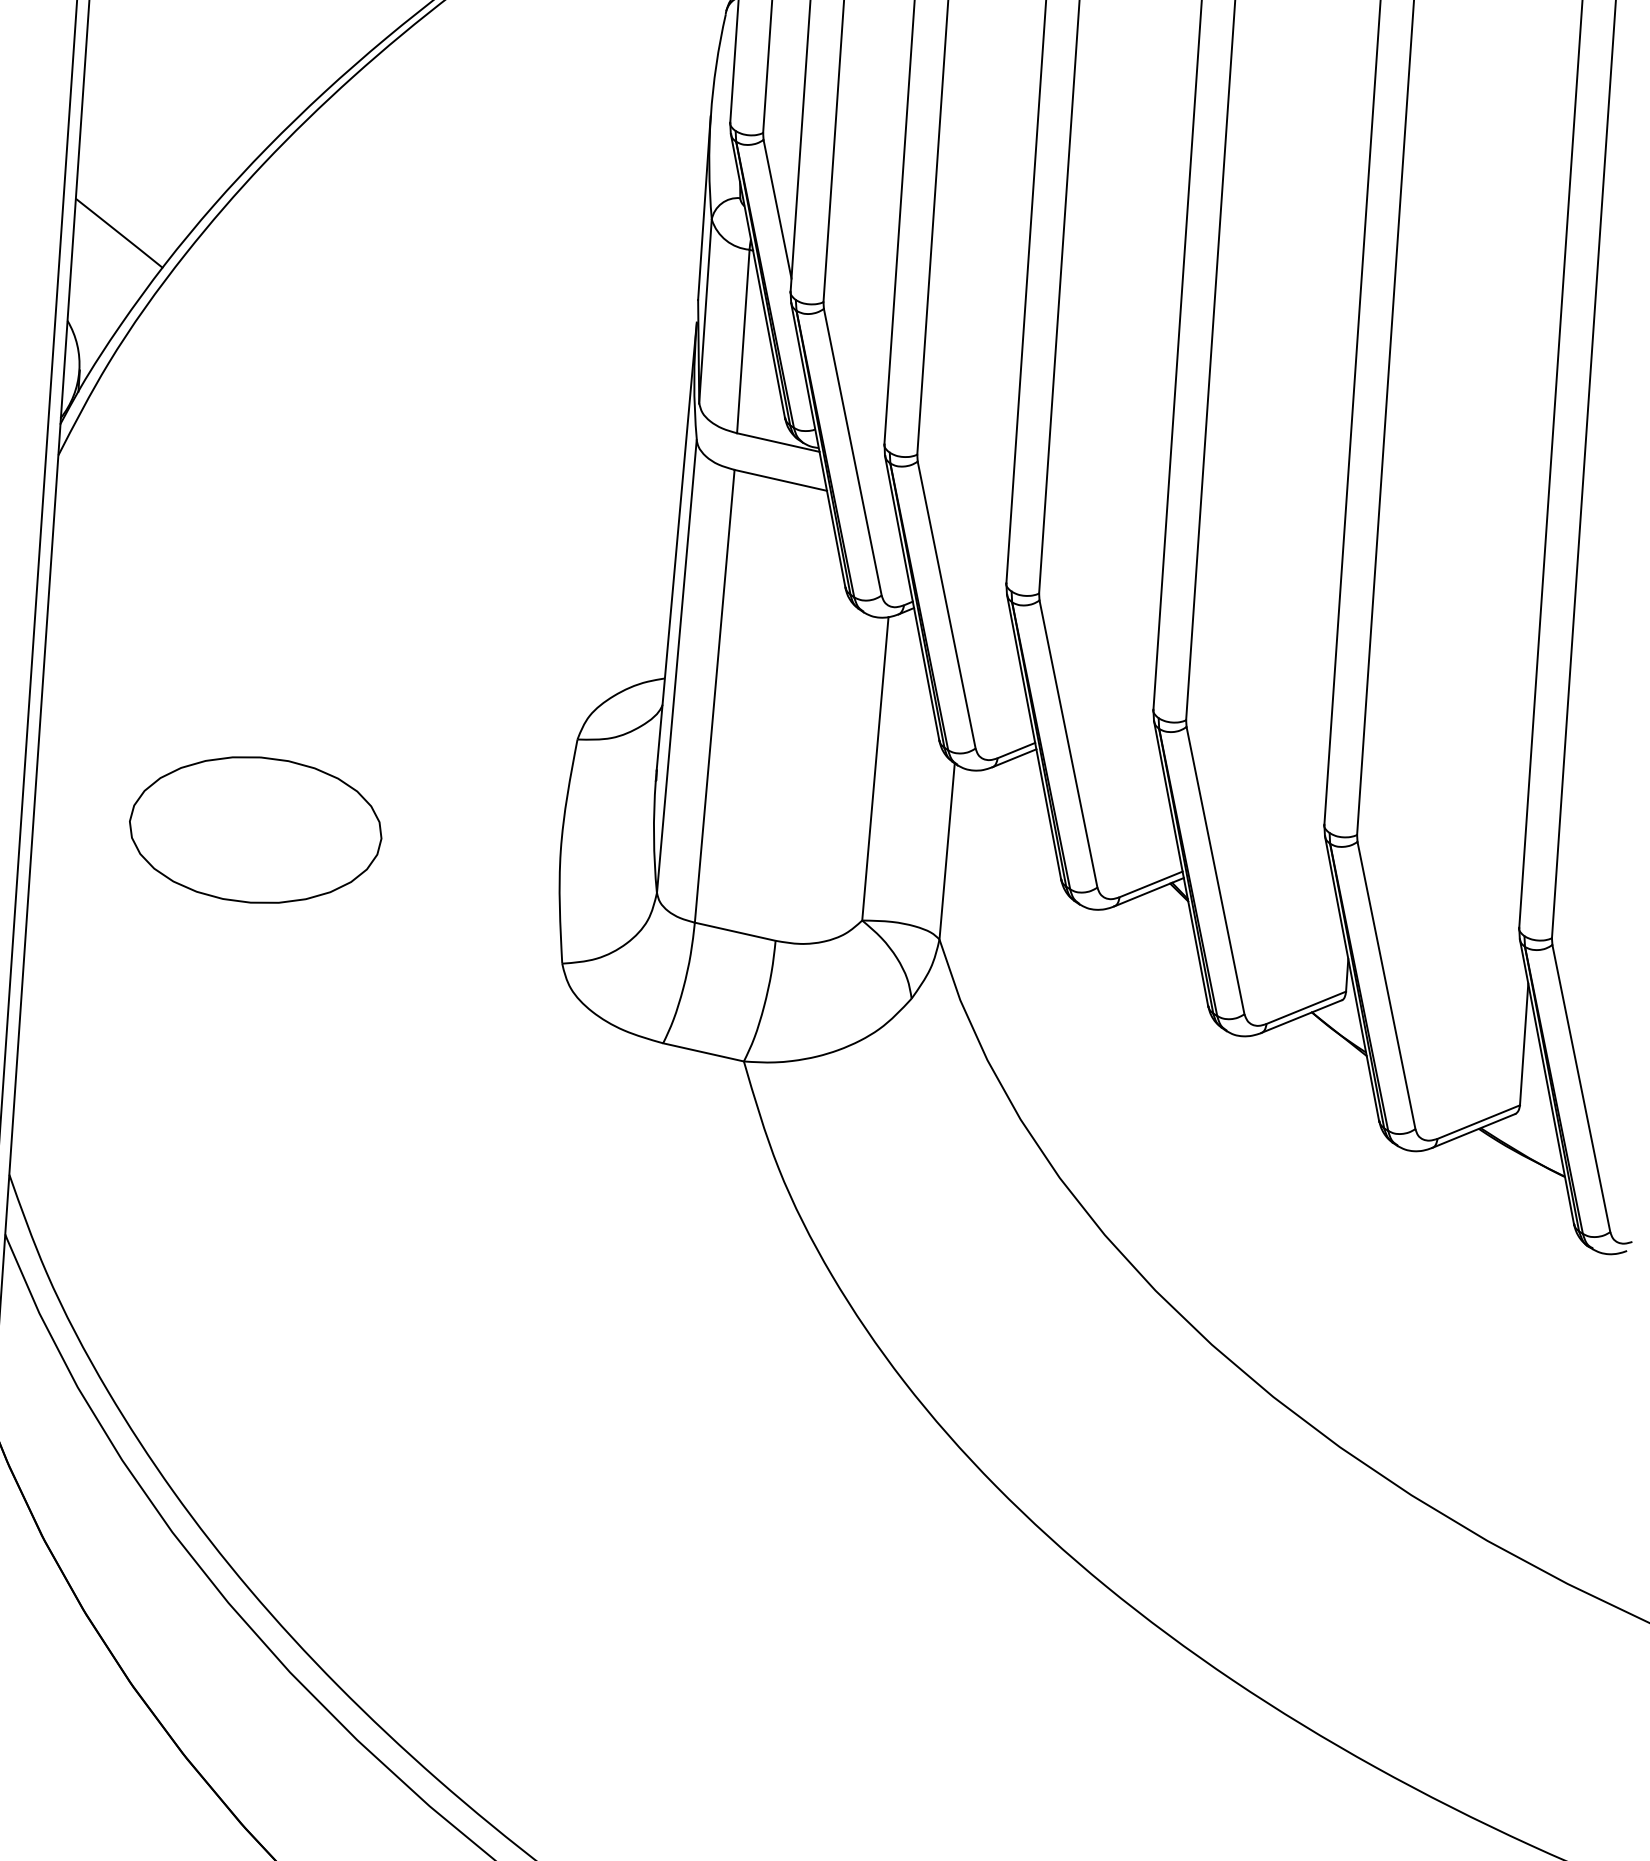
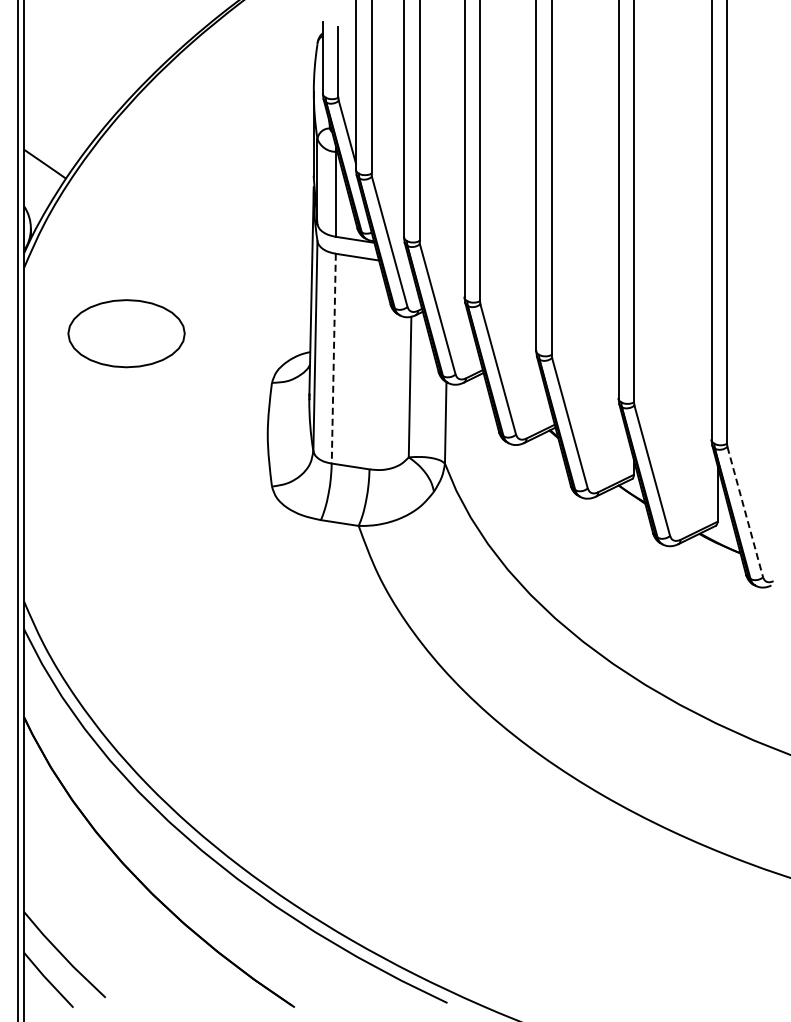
line: (714, 695) -> (333, 358), solid -> dashed
part: (255, 829) -> (126, 333), moved
line: (1581, 1089) -> (745, 512), solid -> dashed

